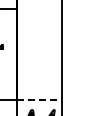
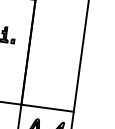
line: (39, 99) -> (48, 108), dashed -> solid

